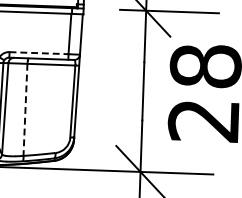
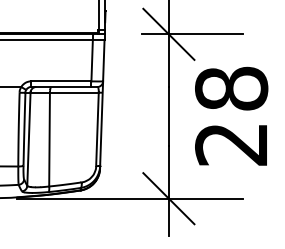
line: (39, 53) -> (61, 81), dashed -> solid
line: (25, 109) -> (49, 139), dashed -> solid

